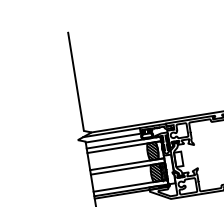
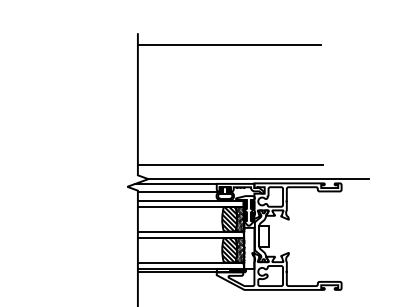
line: (133, 30) -> (229, 45), added
line: (146, 113) -> (229, 164), added
hatch: (159, 150) -> (239, 219), added

